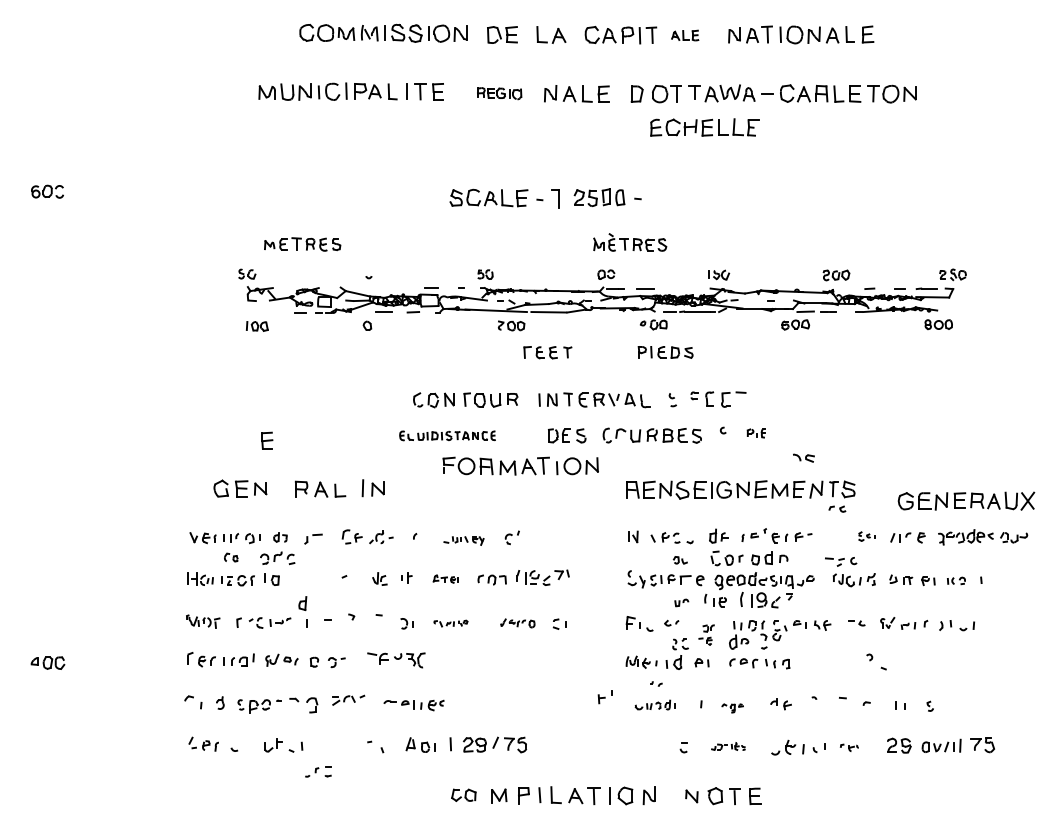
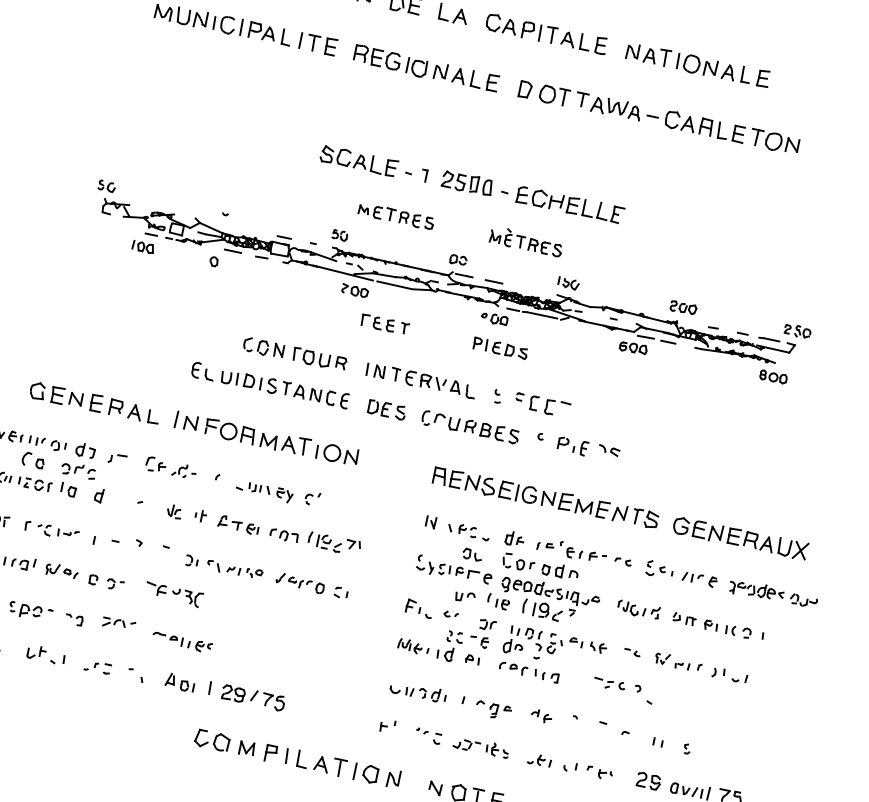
part: (685, 35) -> (584, 42), size x1.67
part: (499, 93) -> (390, 61), size x1.67
part: (704, 127) -> (570, 204), moved
part: (555, 198) -> (424, 175), size x0.62
part: (630, 242) -> (526, 241), moved
part: (302, 244) -> (396, 216), moved
part: (257, 326) -> (143, 247), moved
part: (756, 433) -> (572, 446), size x1.67
part: (447, 435) -> (269, 385), size x1.67
part: (267, 440) -> (96, 403), moved
part: (803, 457) -> (608, 449), moved
part: (520, 465) -> (281, 441), moved
part: (966, 500) -> (740, 537), moved
part: (837, 508) -> (623, 561), moved
part: (866, 536) -> (659, 569), size x1.67
part: (280, 537) -> (85, 450), size x1.43
part: (463, 540) -> (264, 491), size x1.43
part: (230, 557) -> (32, 460), size x1.67
part: (680, 560) -> (472, 555), size x1.43
part: (841, 561) -> (610, 683), moved
part: (445, 579) -> (238, 525), size x1.67
part: (956, 580) -> (738, 631), size x1.43
part: (681, 602) -> (464, 596), size x1.43
part: (302, 603) -> (98, 495), moved
part: (450, 623) -> (234, 569), size x1.67
part: (517, 623) -> (300, 583), size x1.43
part: (706, 634) -> (482, 632), size x1.43
part: (656, 683) -> (422, 730), moved
part: (604, 697) -> (386, 726), moved
part: (654, 704) -> (417, 690), size x1.43
part: (303, 705) -> (73, 619), size x0.62
part: (732, 708) -> (493, 710), size x1.67
part: (728, 746) -> (481, 747), size x1.67
part: (788, 747) -> (539, 760), size x0.71
part: (849, 747) -> (599, 772), size x1.43
part: (318, 771) -> (97, 666), moved
part: (463, 795) -> (212, 740), size x1.43

